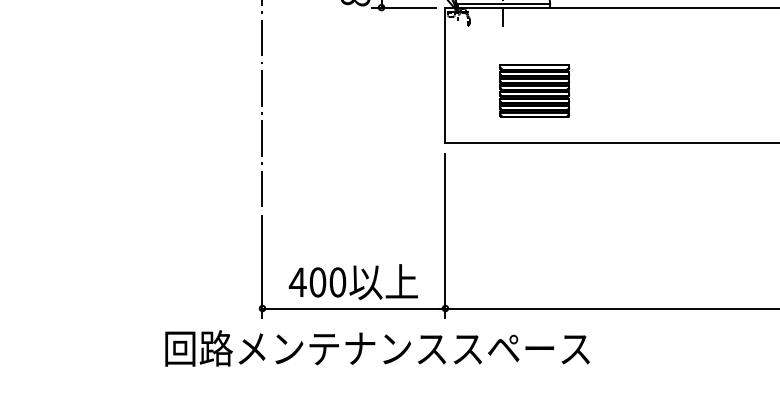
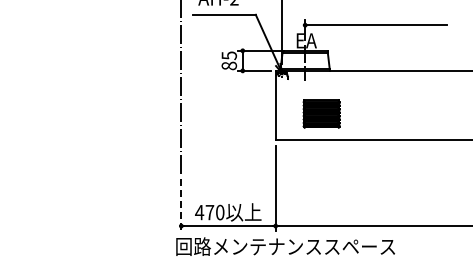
line: (262, 268) -> (181, 205), solid -> dashed
text: (317, 282) -> (209, 212), 400 -> 470
text: (377, 348) -> (285, 246), moved

